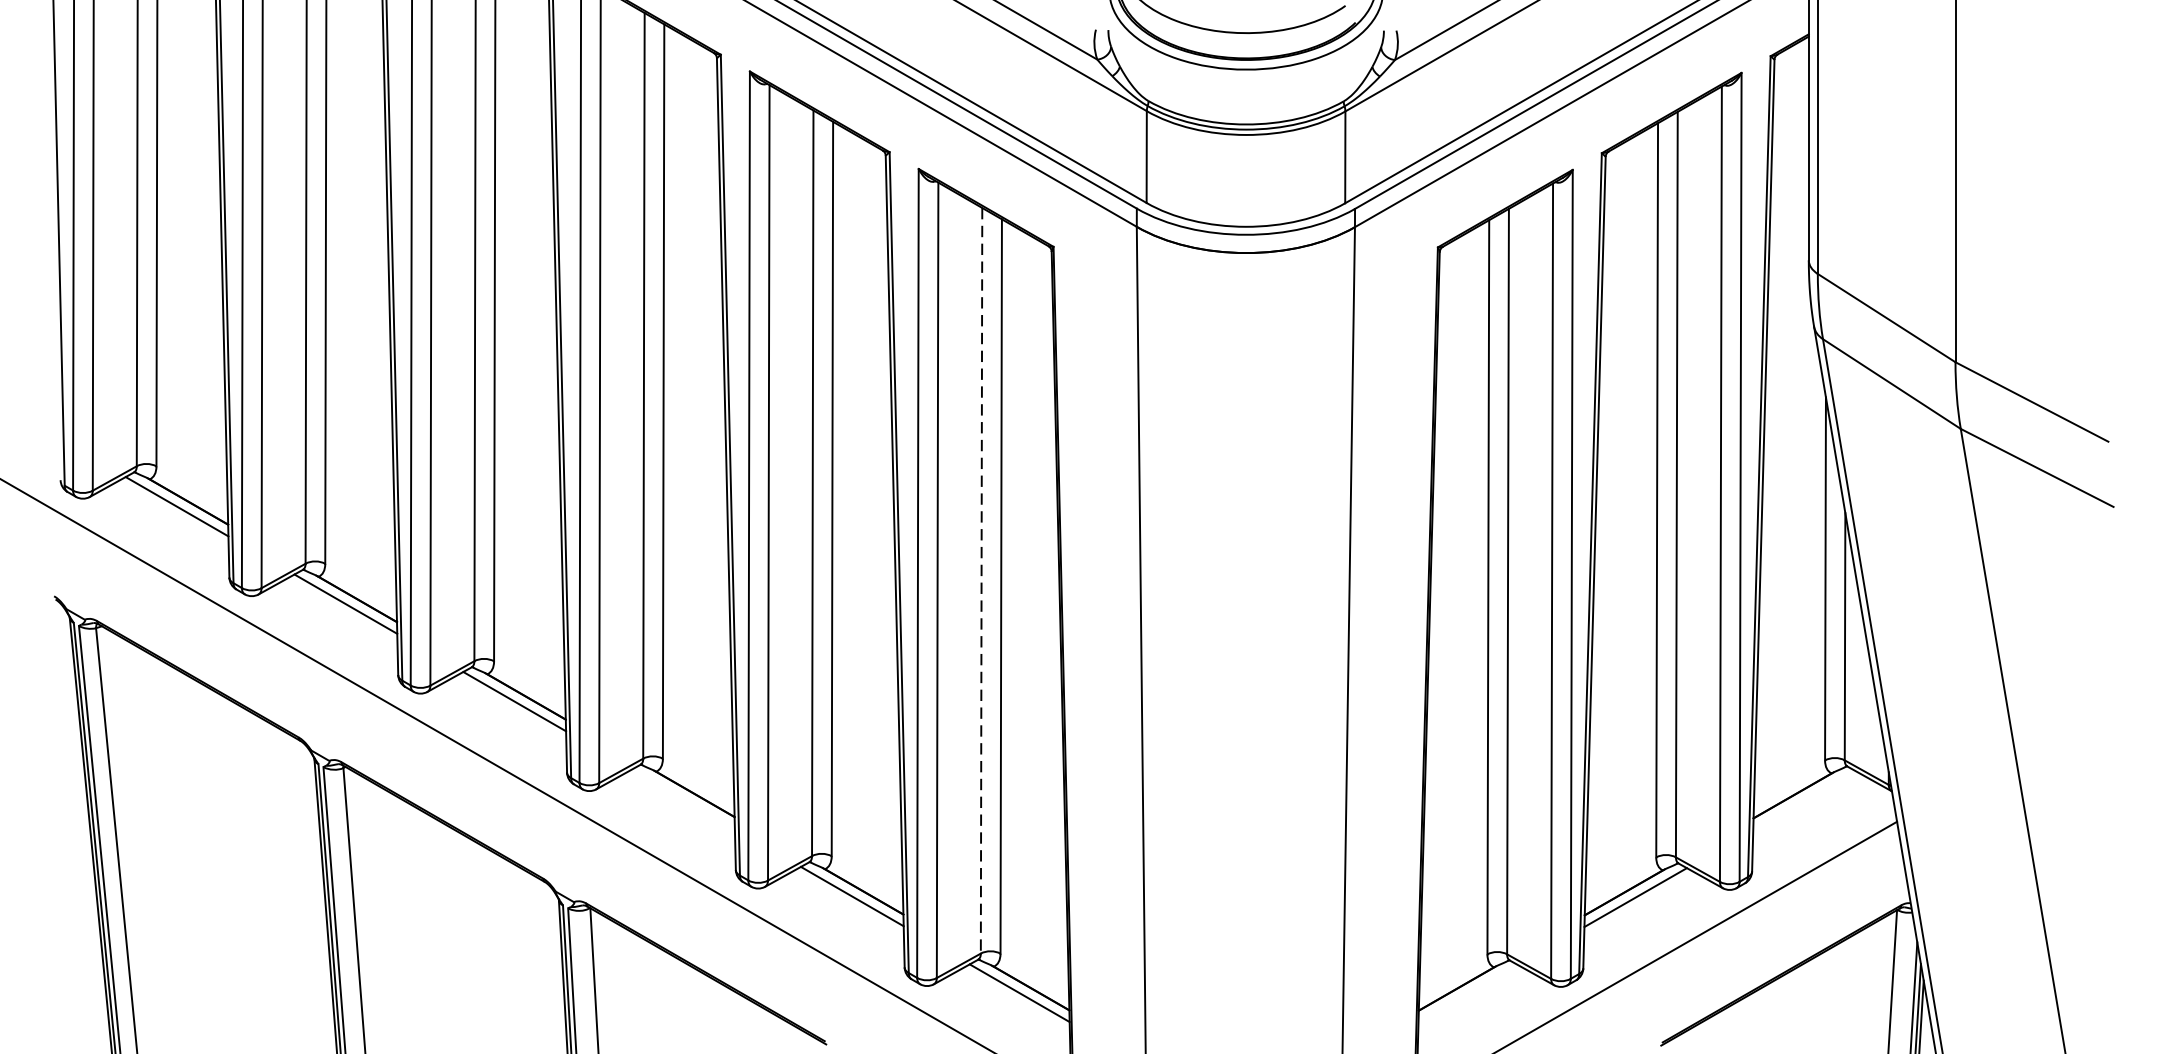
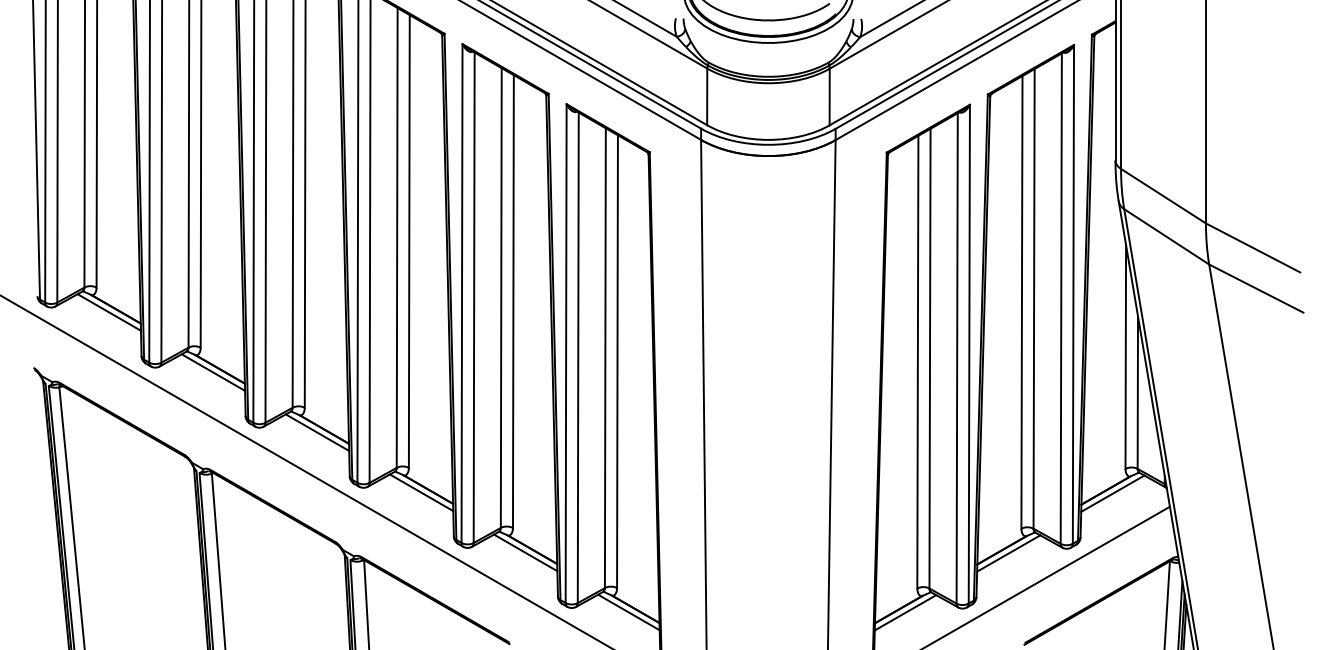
line: (981, 581) -> (605, 358), dashed -> solid
line: (683, 798) -> (421, 492), added
line: (1803, 800) -> (1112, 493), added
line: (1468, 993) -> (905, 612), added

